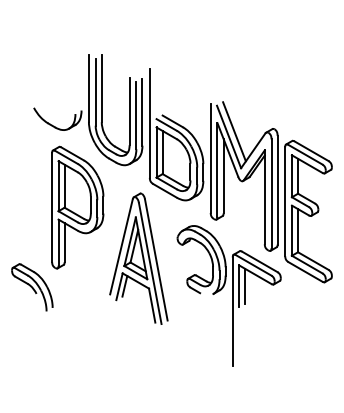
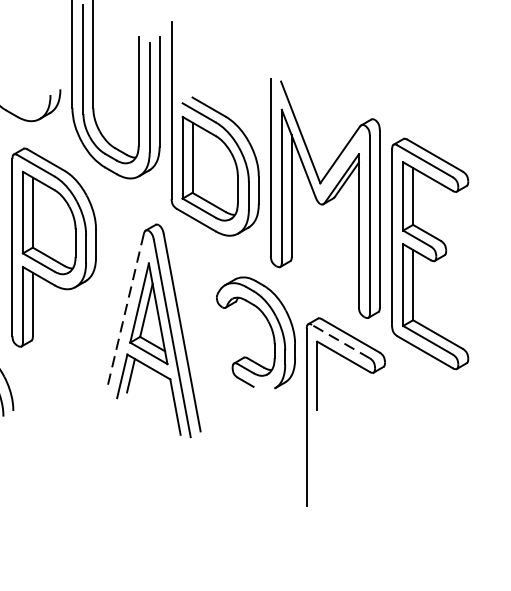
line: (234, 131) -> (309, 123), removed
line: (121, 246) -> (125, 310), solid -> dashed
line: (253, 265) -> (340, 341), solid -> dashed
line: (245, 285) -> (327, 374), removed

